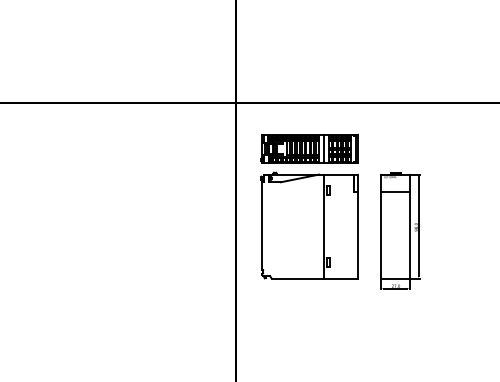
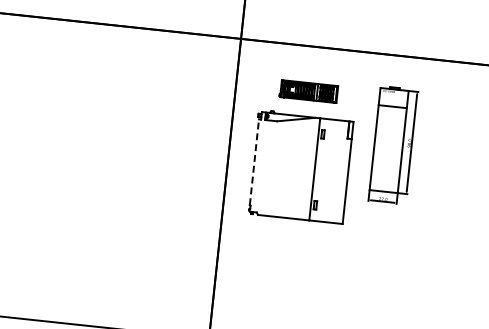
part: (309, 148) -> (308, 91), size x0.6
line: (262, 225) -> (254, 161), solid -> dashed
part: (400, 230) -> (393, 144), moved

